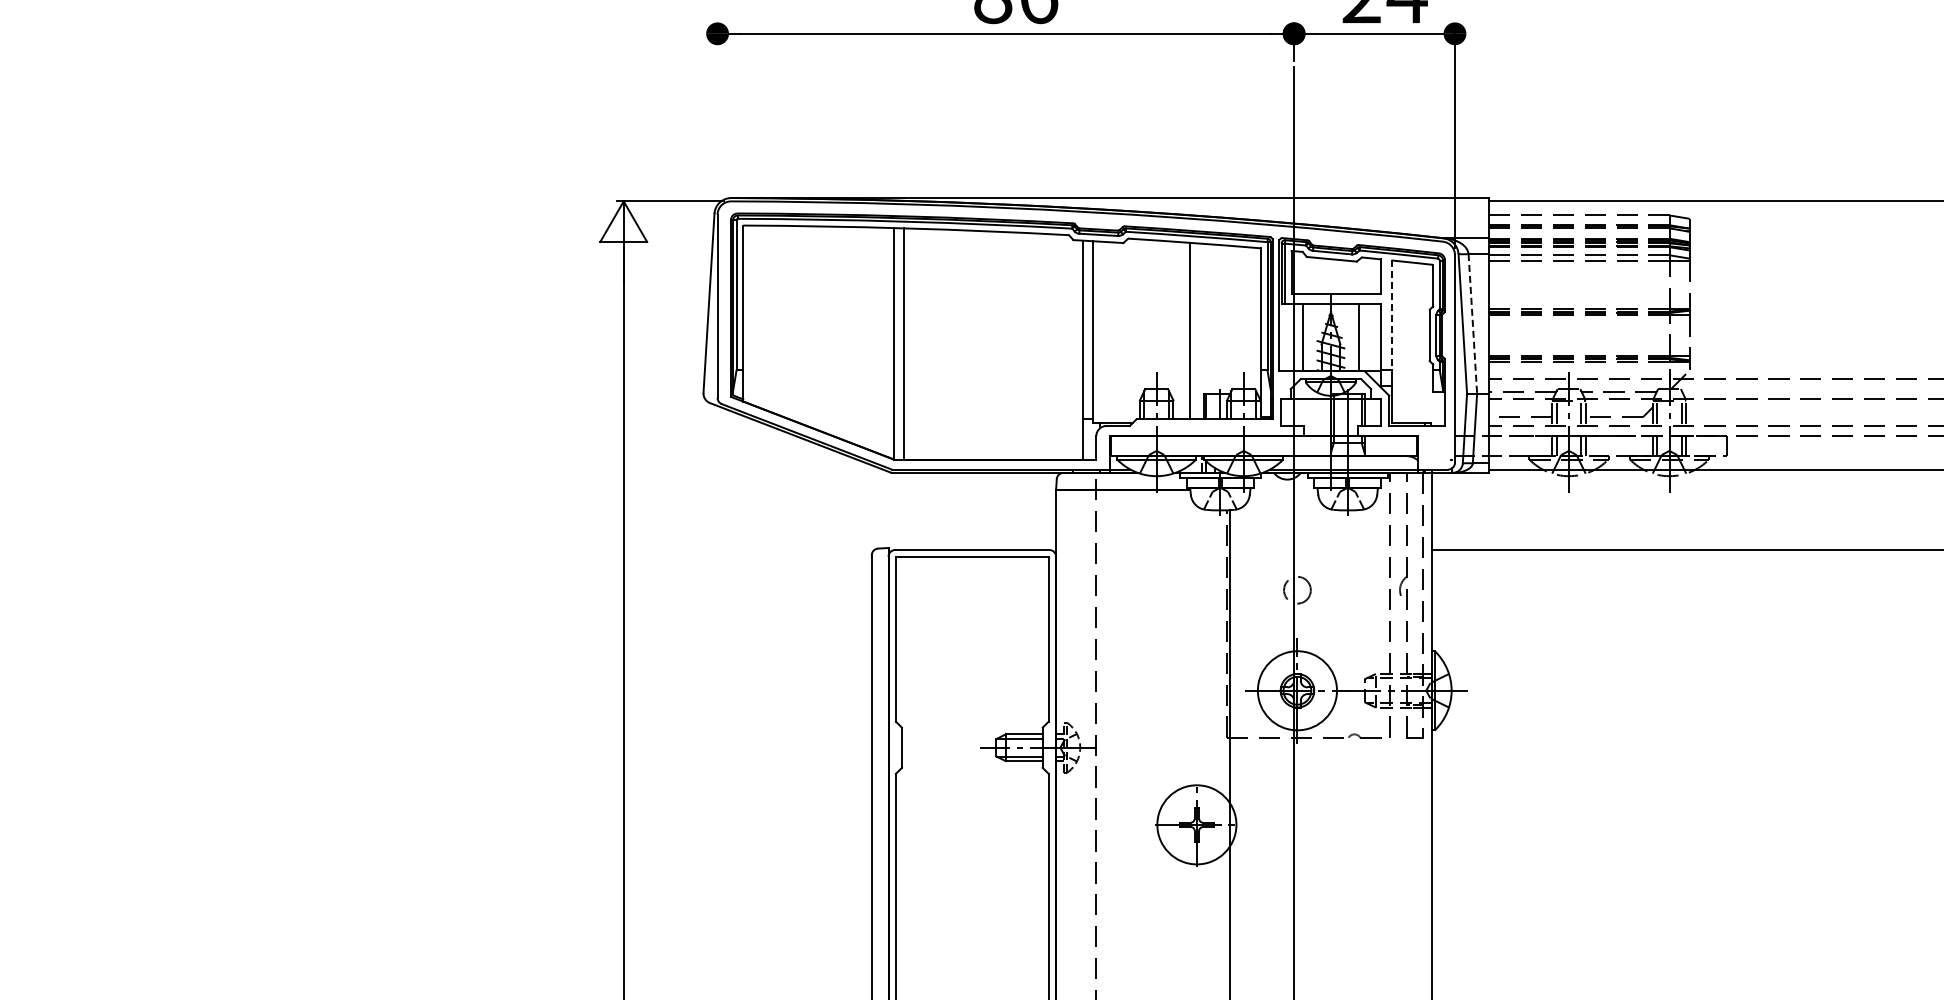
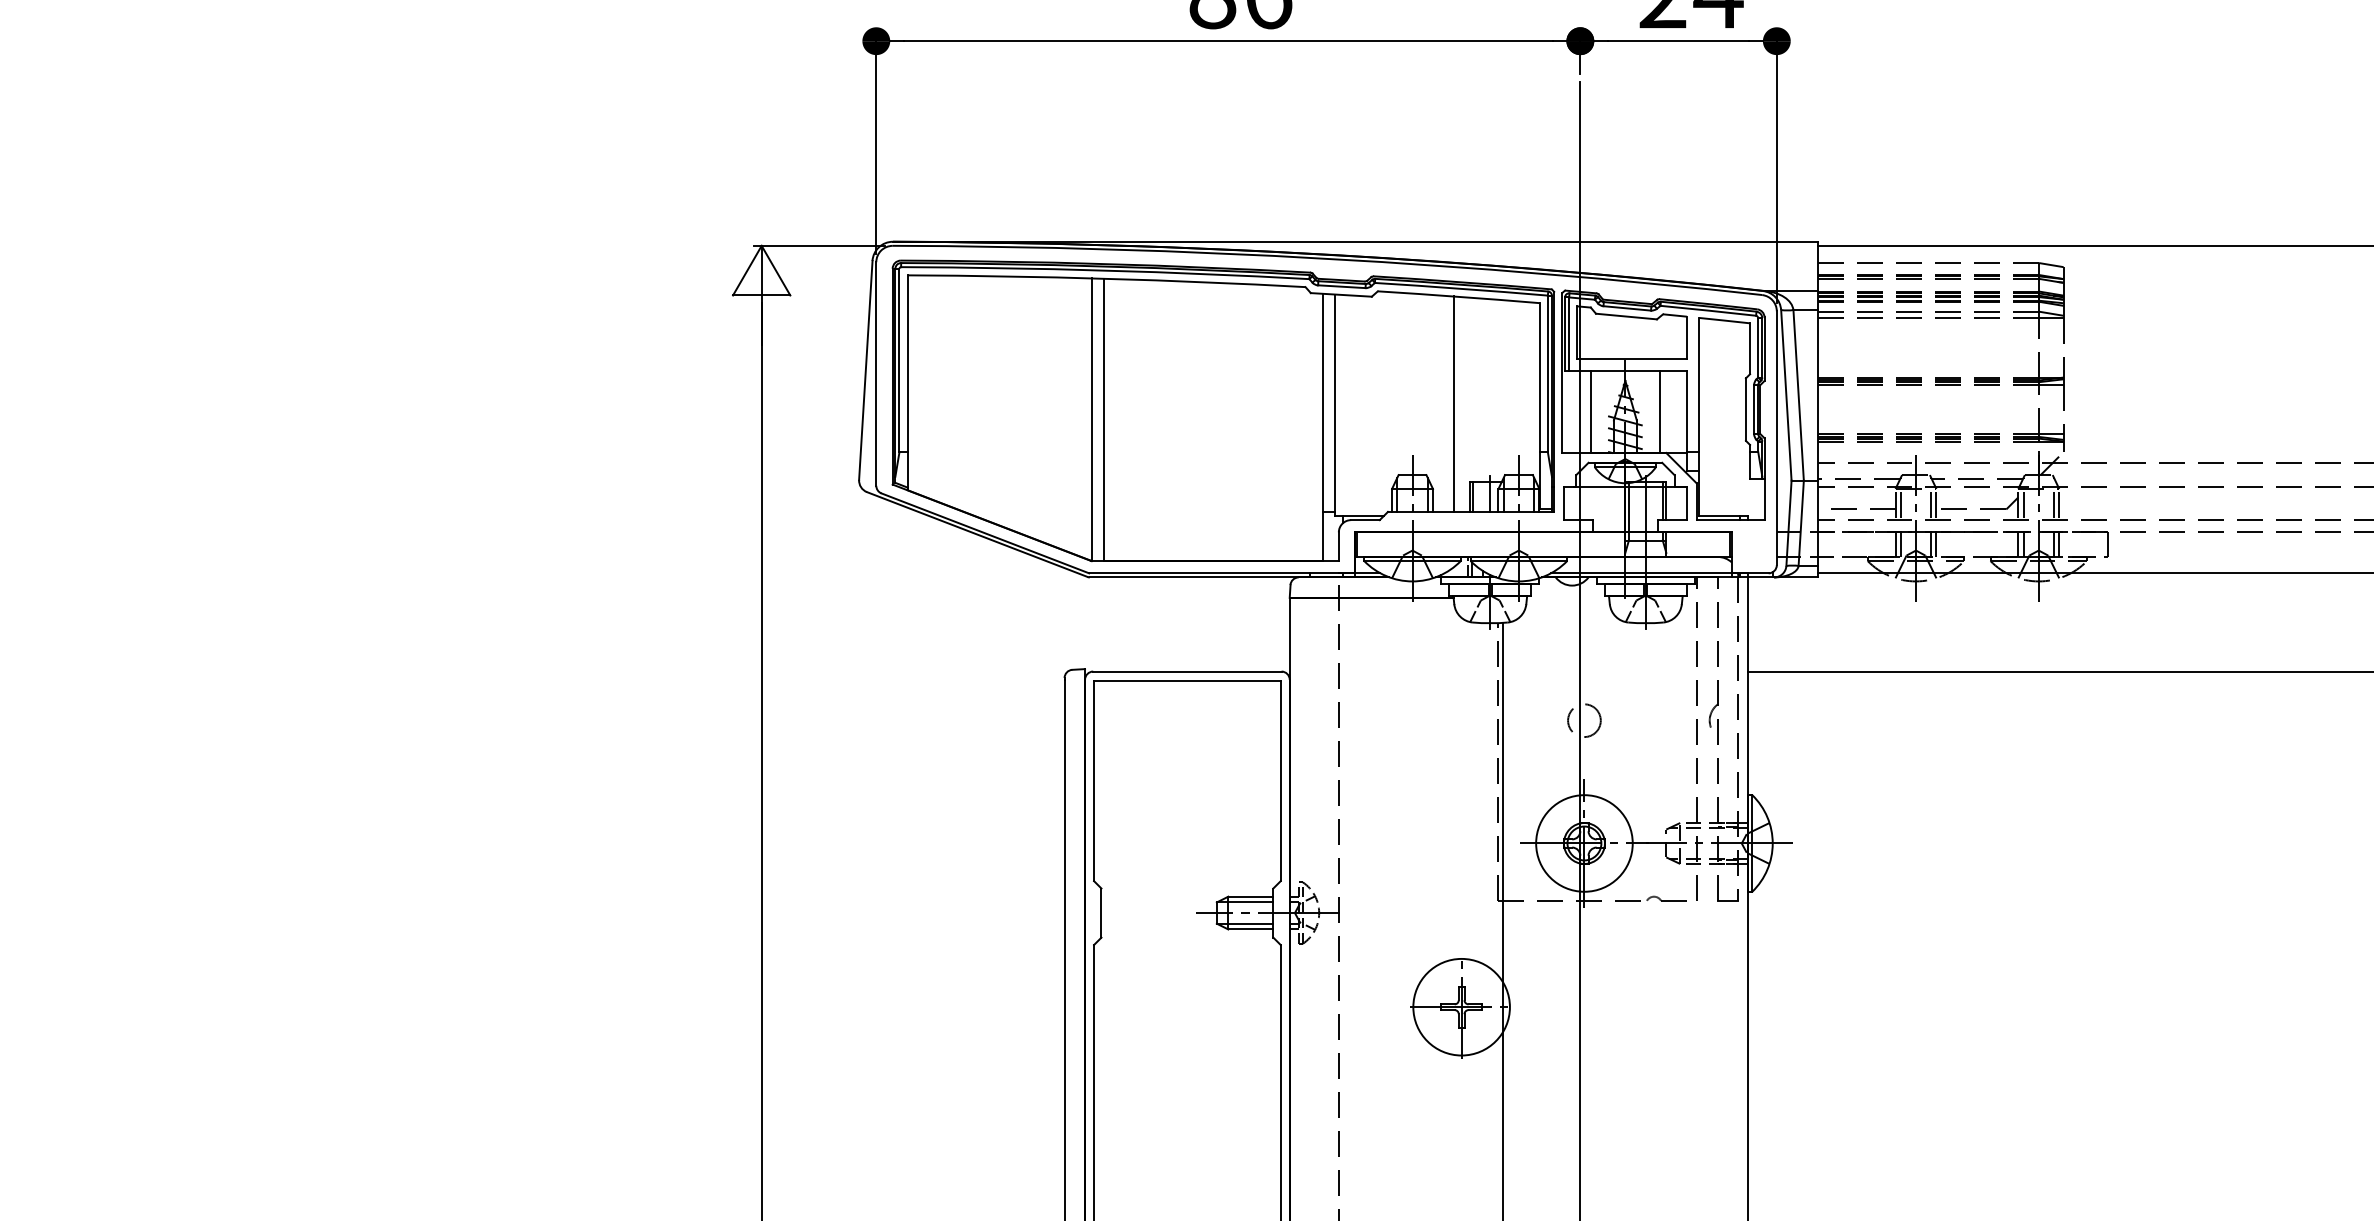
line: (717, 117) -> (876, 143), added
line: (1391, 315) -> (1699, 385), dashed -> solid
line: (1472, 323) -> (1798, 394), dashed -> solid

